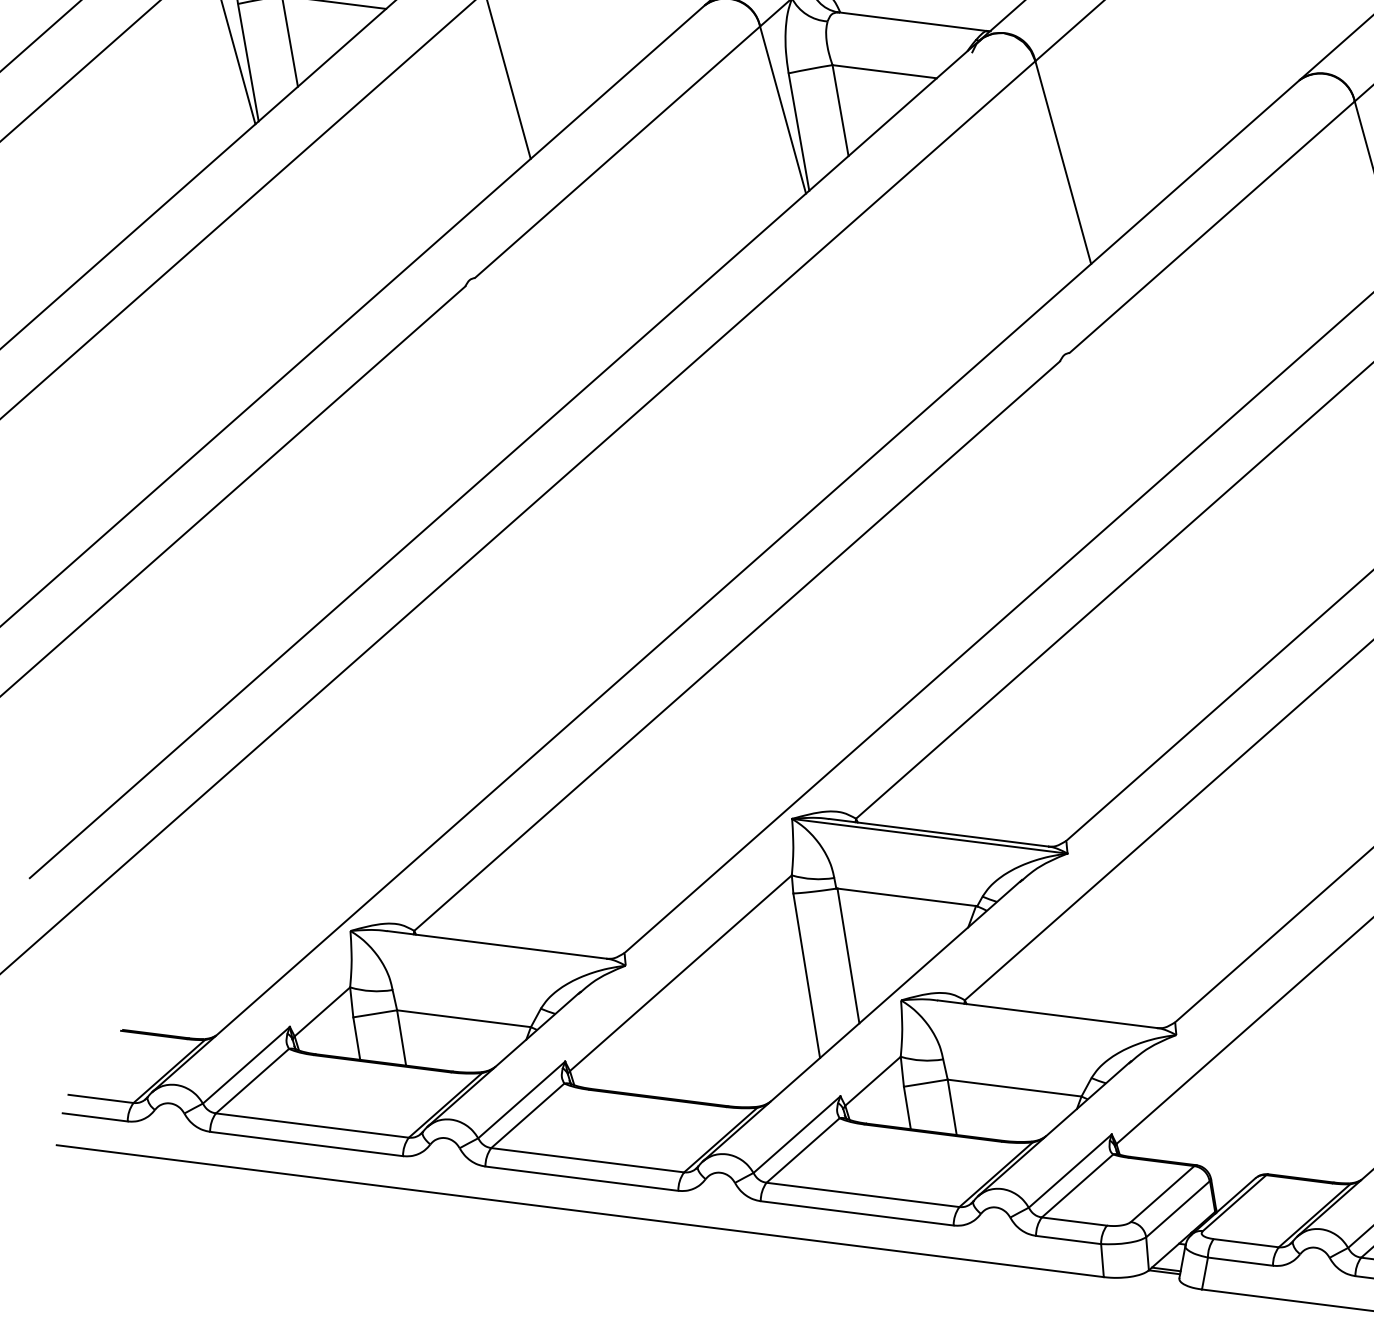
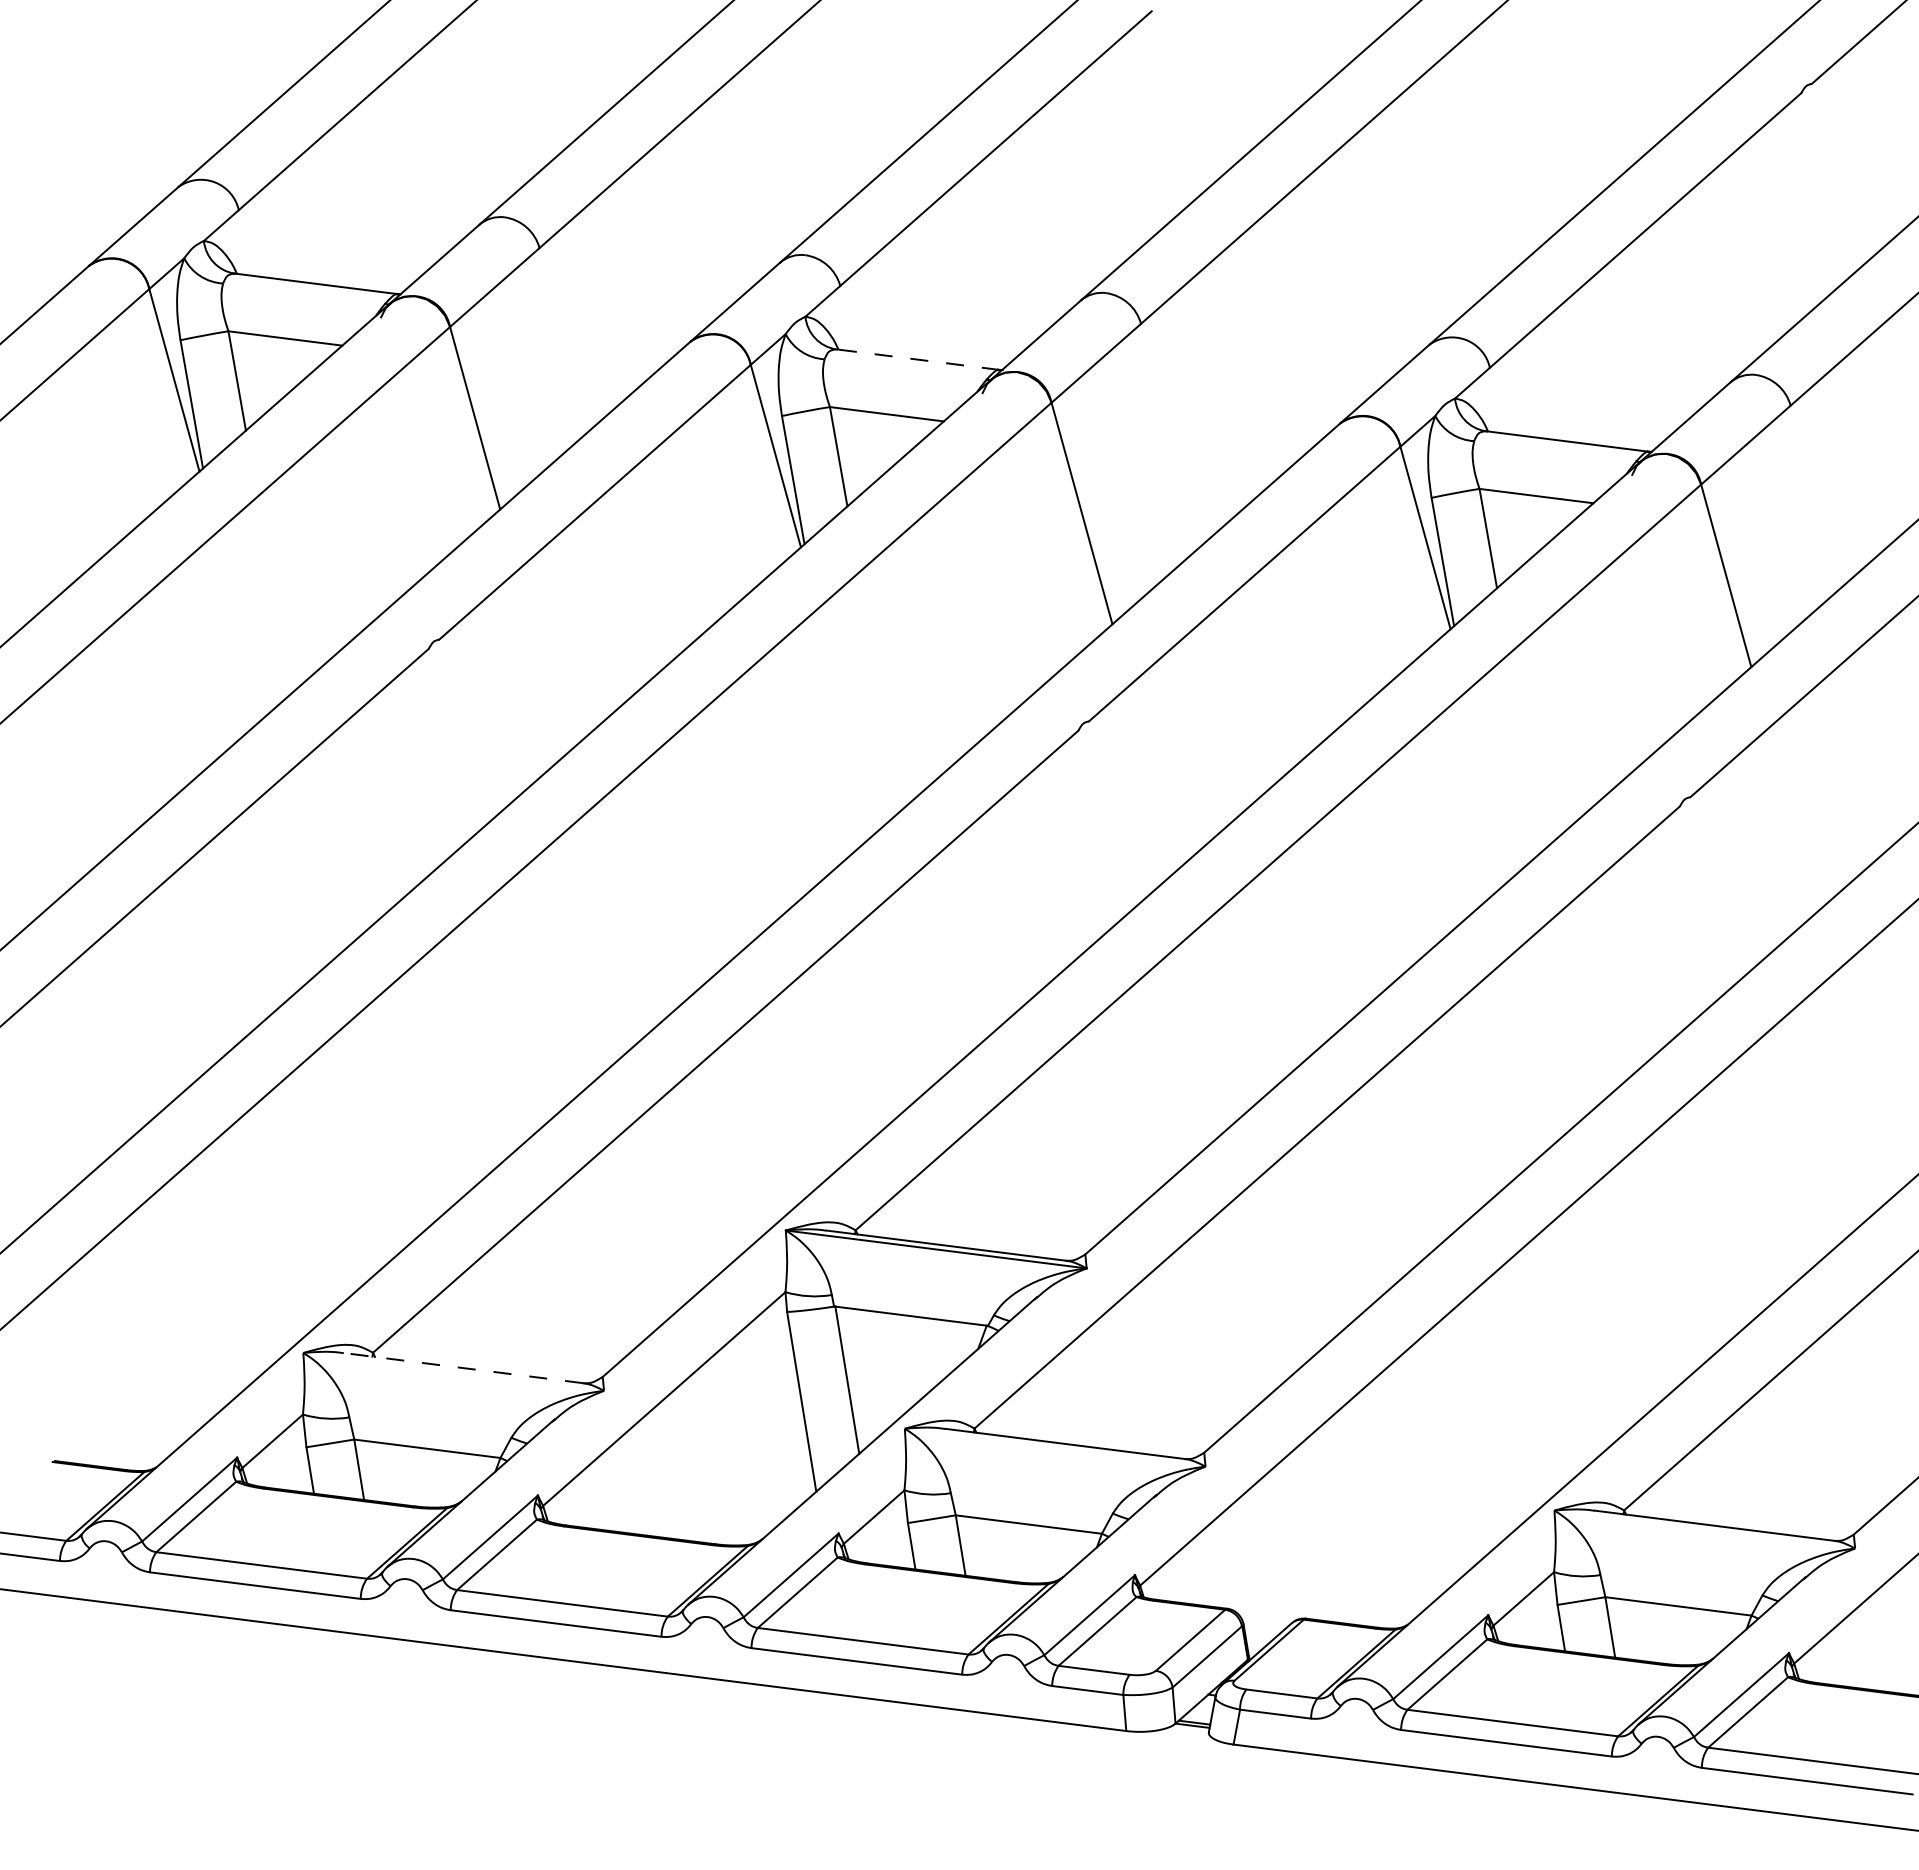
line: (912, 21) -> (917, 359), solid -> dashed
line: (496, 945) -> (462, 1368), solid -> dashed

